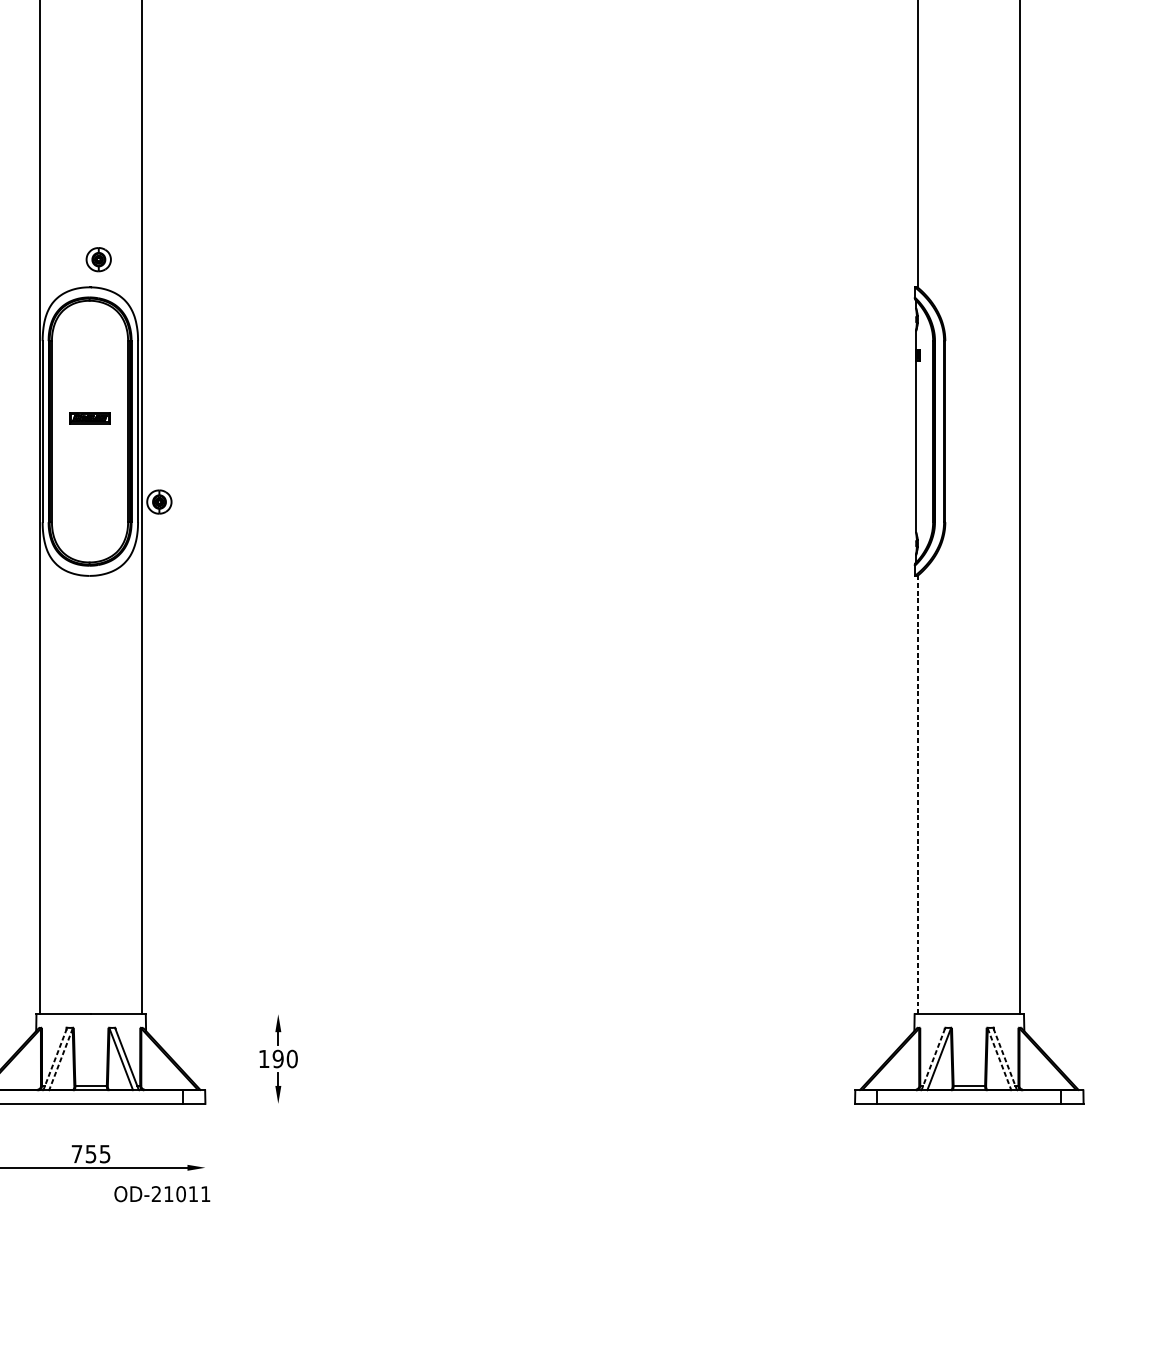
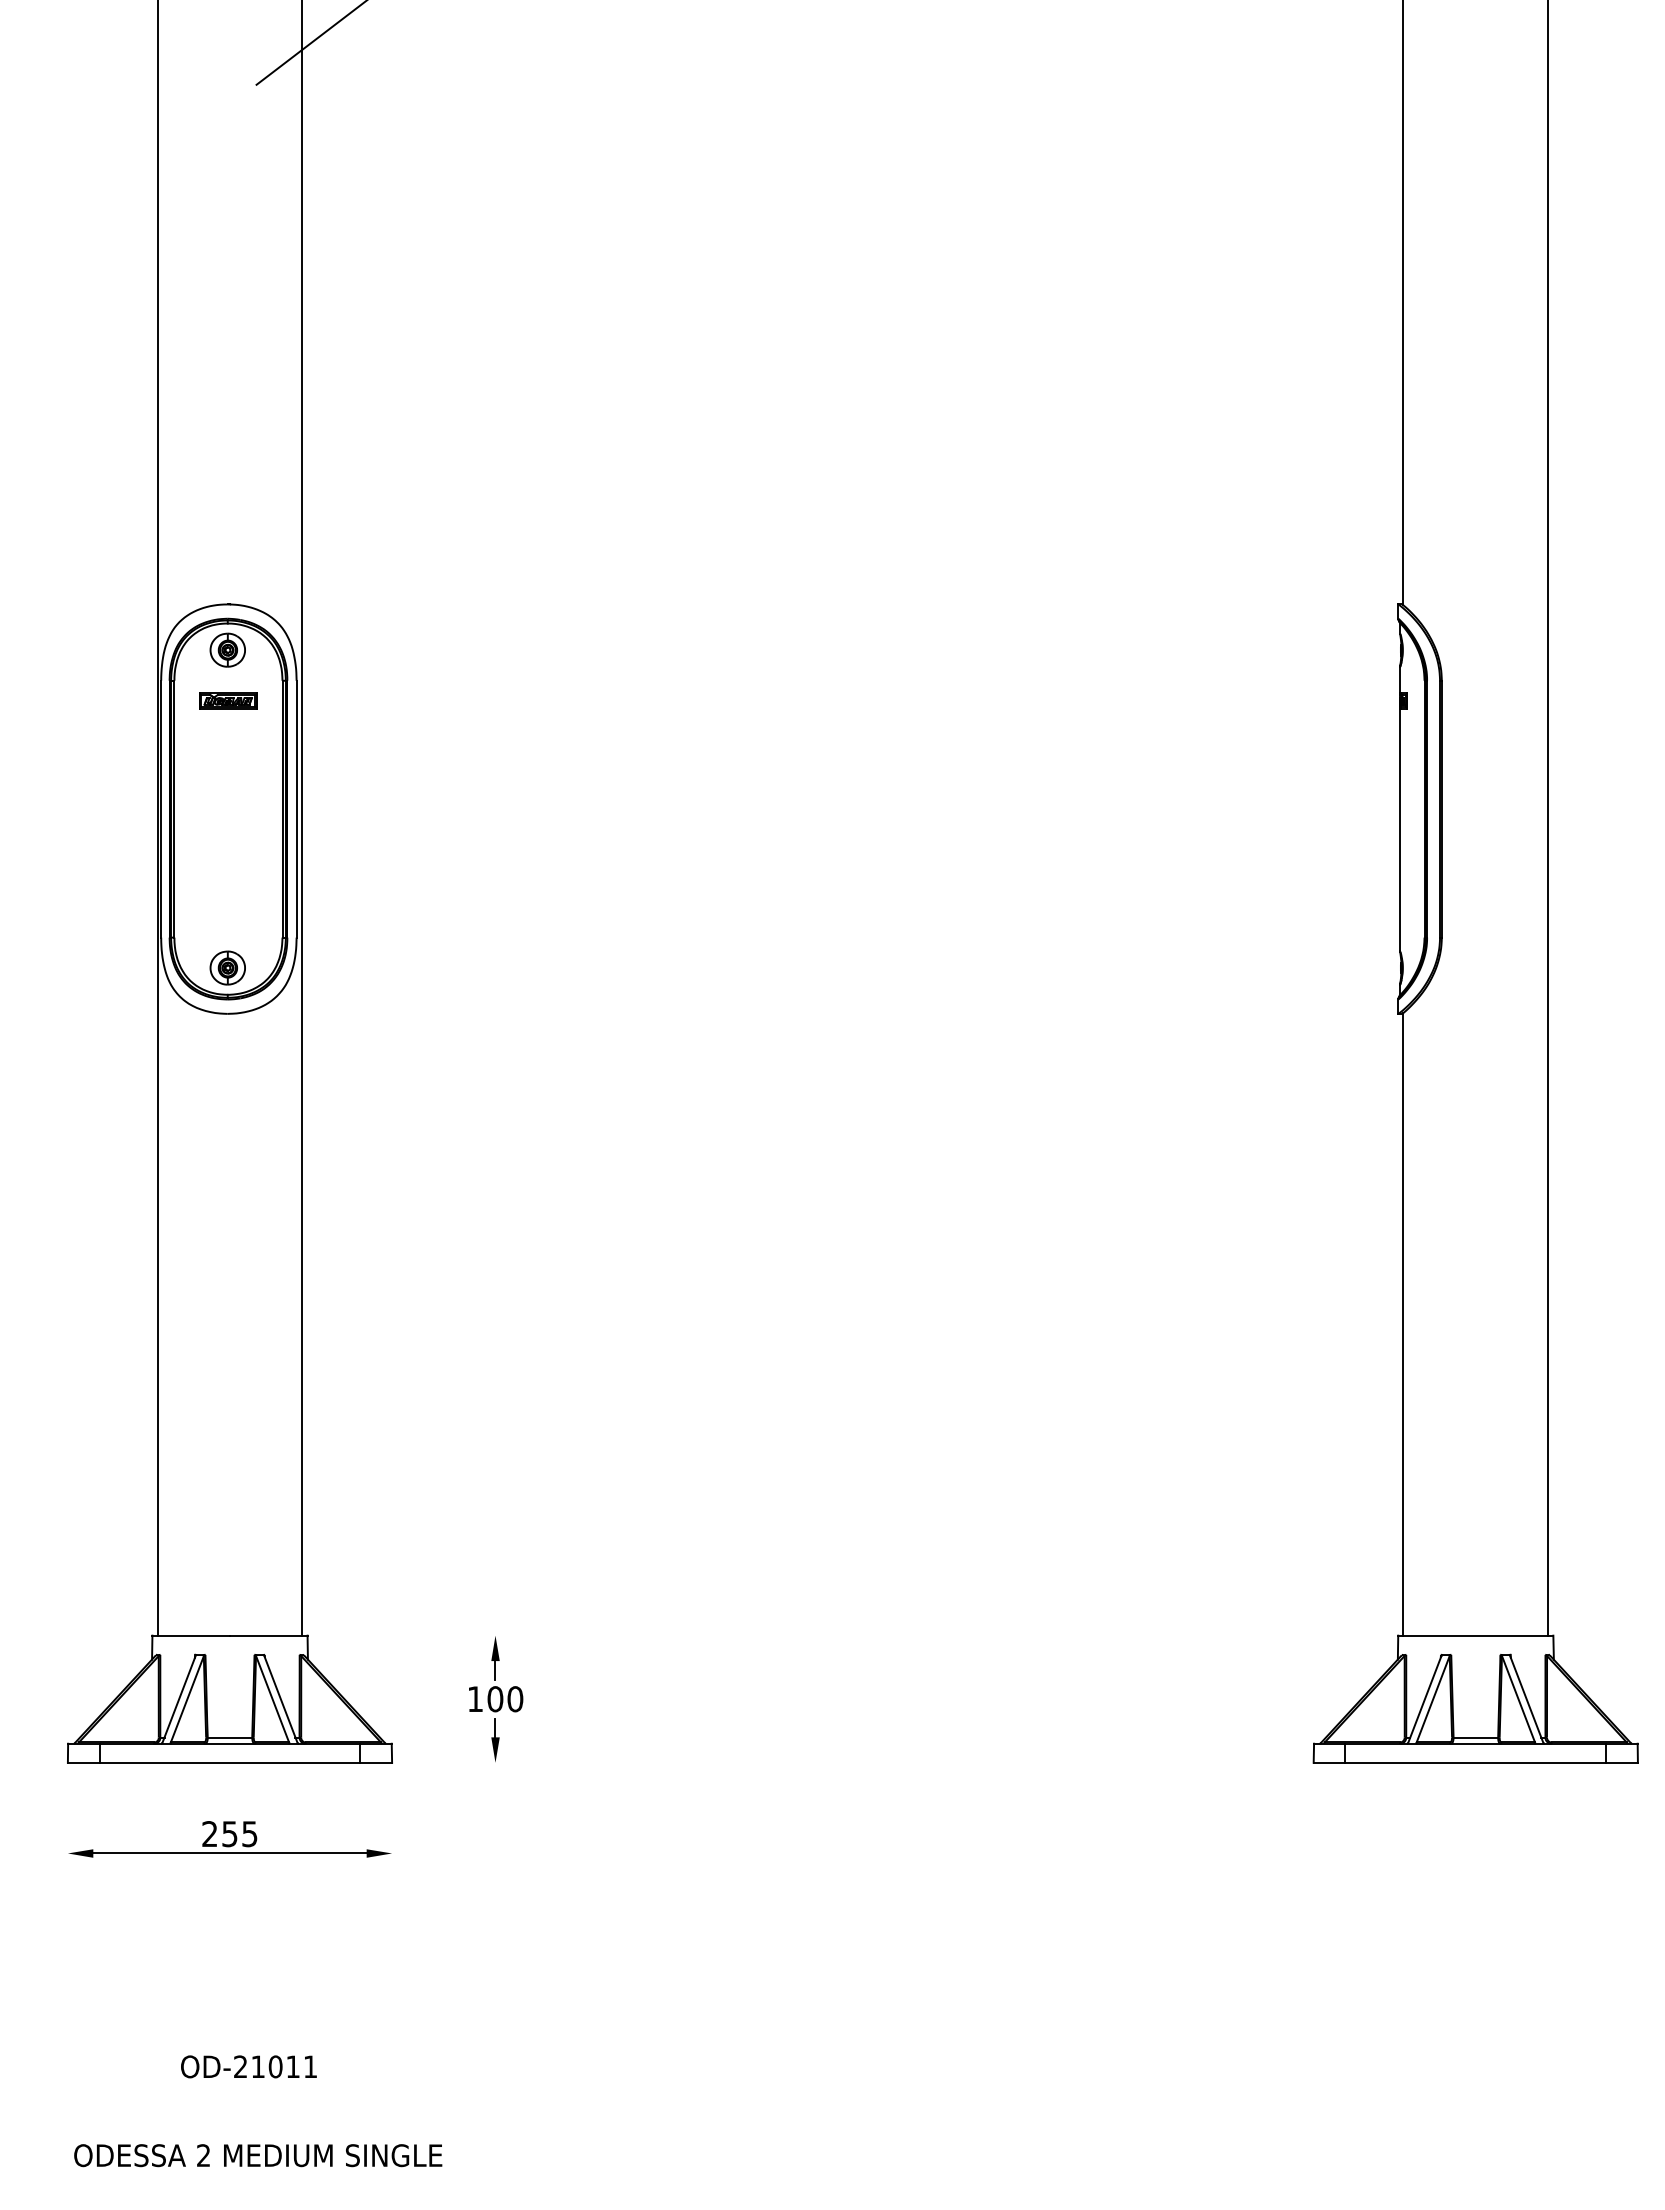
part: (98, 259) -> (227, 649), moved
part: (90, 417) -> (228, 700), moved
part: (159, 501) -> (227, 967), moved
line: (918, 794) -> (1403, 1323), dashed -> solid
line: (54, 1059) -> (178, 1699), dashed -> solid
line: (61, 1059) -> (187, 1699), dashed -> solid
text: (278, 1059) -> (495, 1699), 190 -> 100
line: (933, 1059) -> (1424, 1699), dashed -> solid
line: (999, 1059) -> (1518, 1699), dashed -> solid
line: (1005, 1059) -> (1526, 1699), dashed -> solid
text: (76, 1153) -> (209, 1833), 755 -> 255
text: (161, 1193) -> (248, 2066), moved

